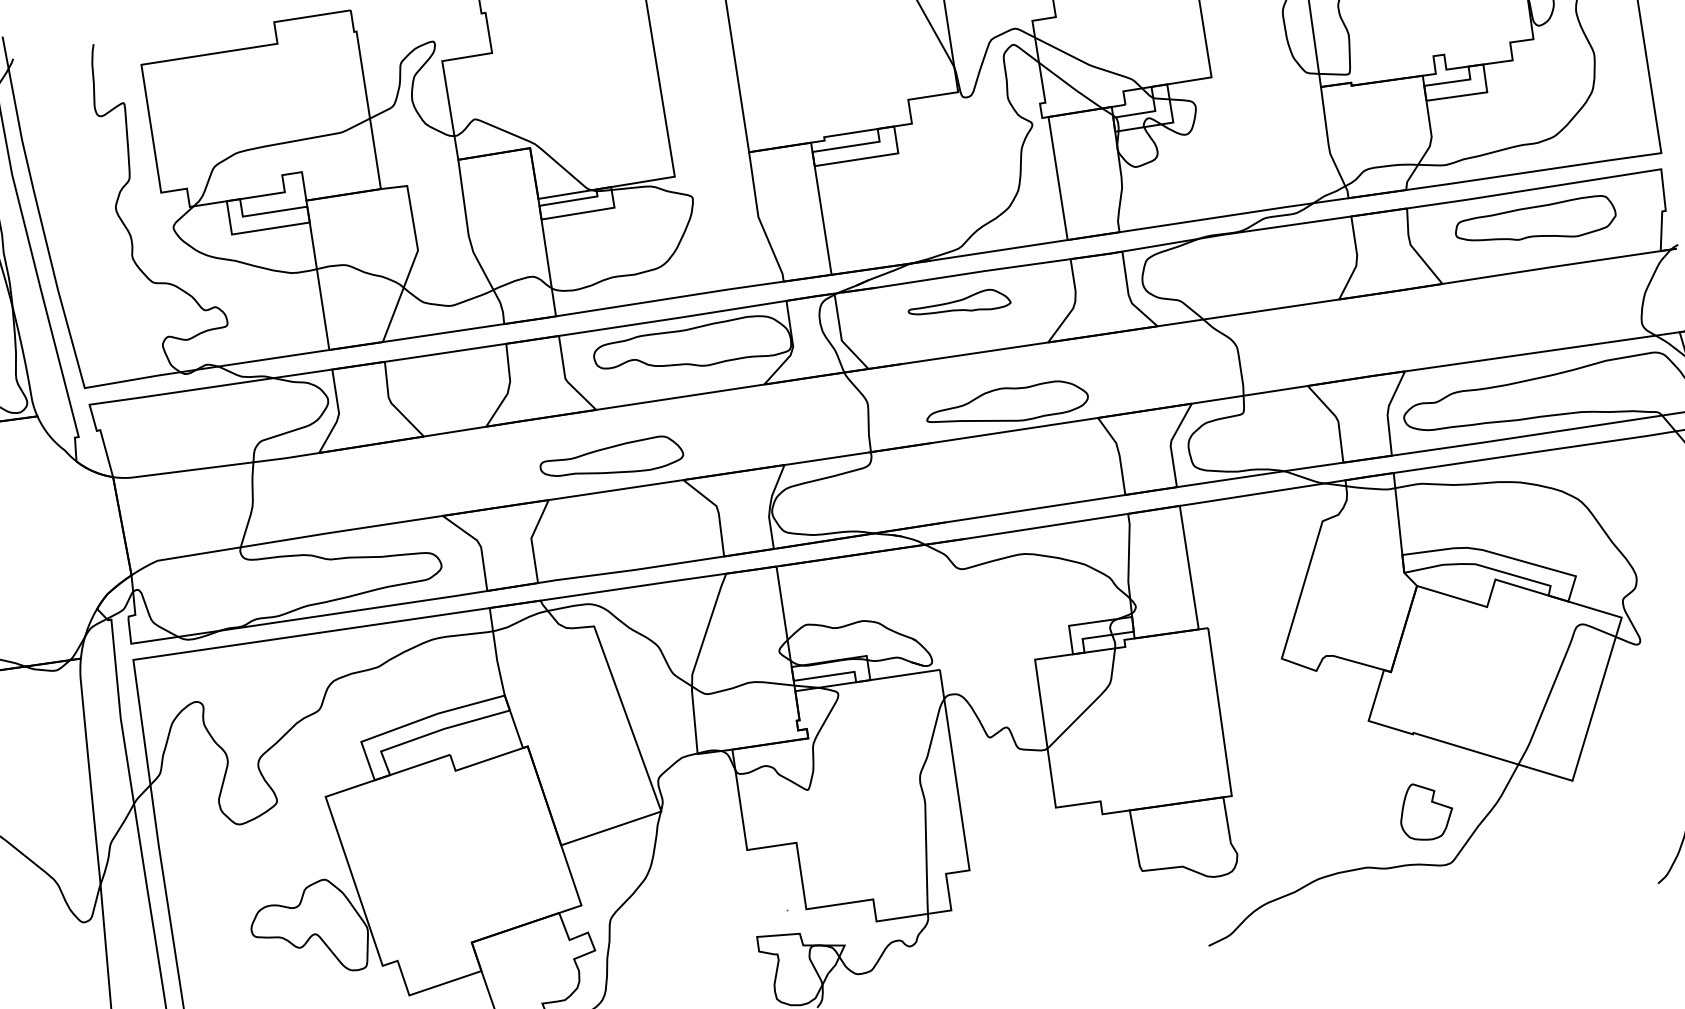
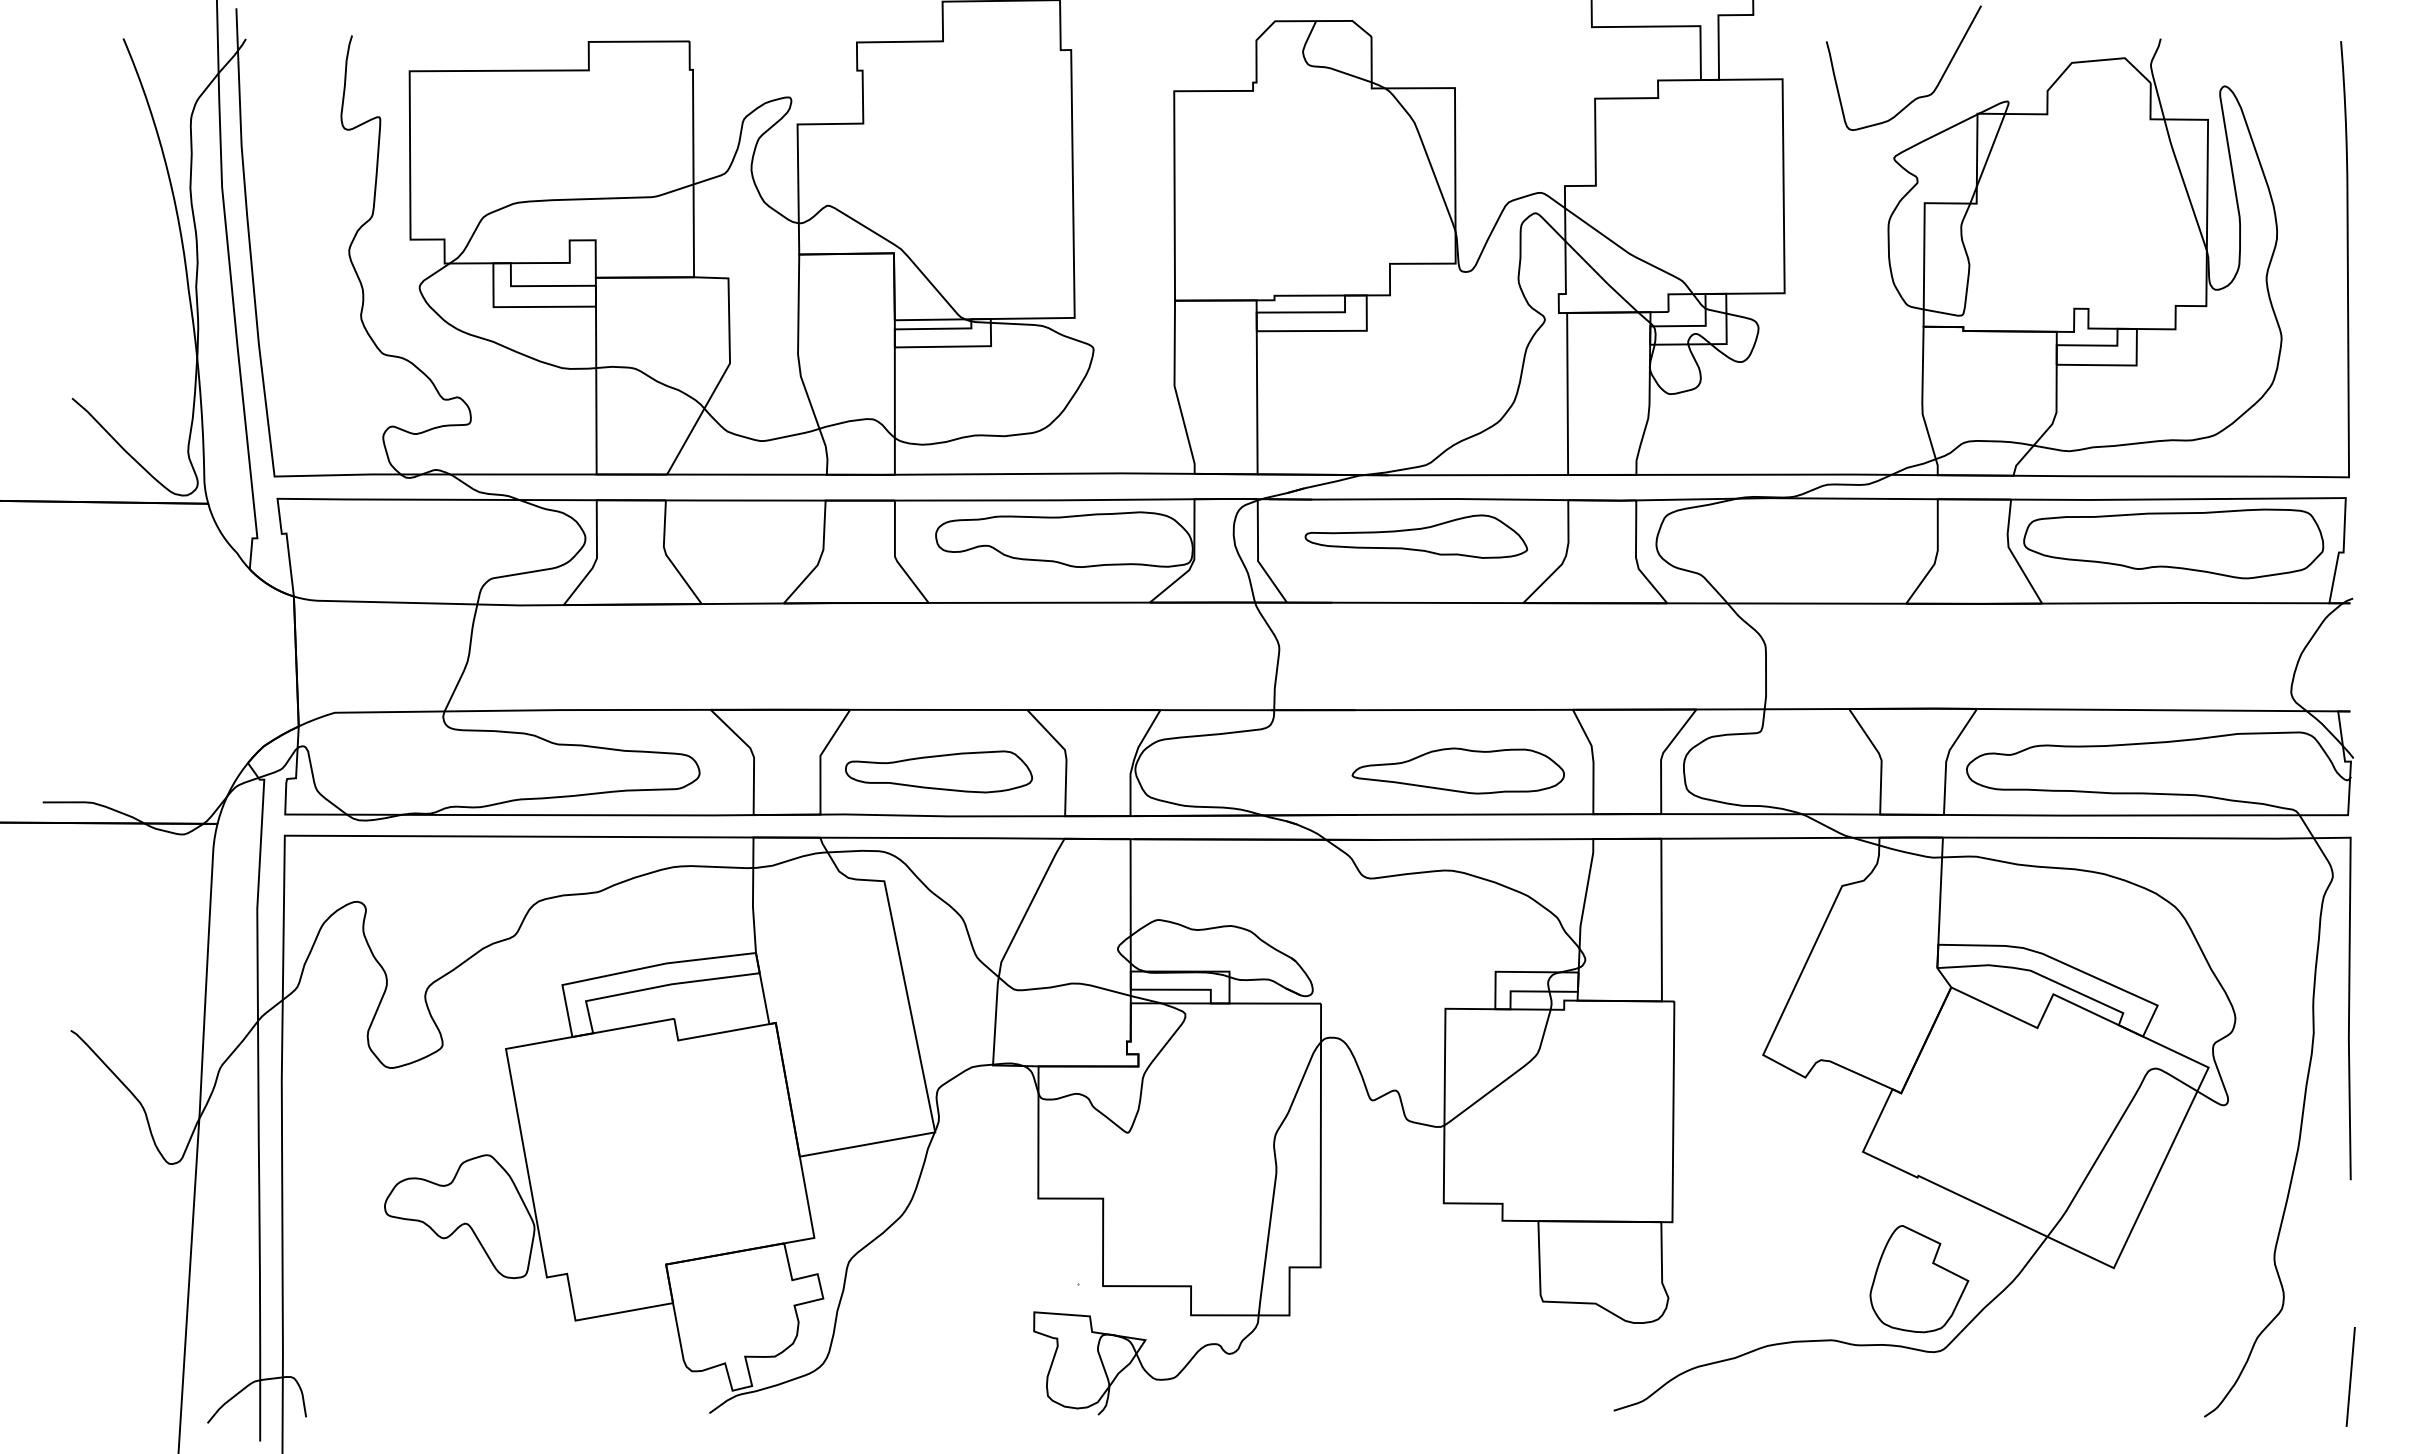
part: (1535, 223) -> (2173, 543), size x1.43
part: (958, 304) -> (1415, 536), size x1.67
part: (1006, 404) -> (1457, 770), moved
part: (611, 459) -> (938, 771), moved
part: (1426, 811) -> (1919, 1279), size x1.43

